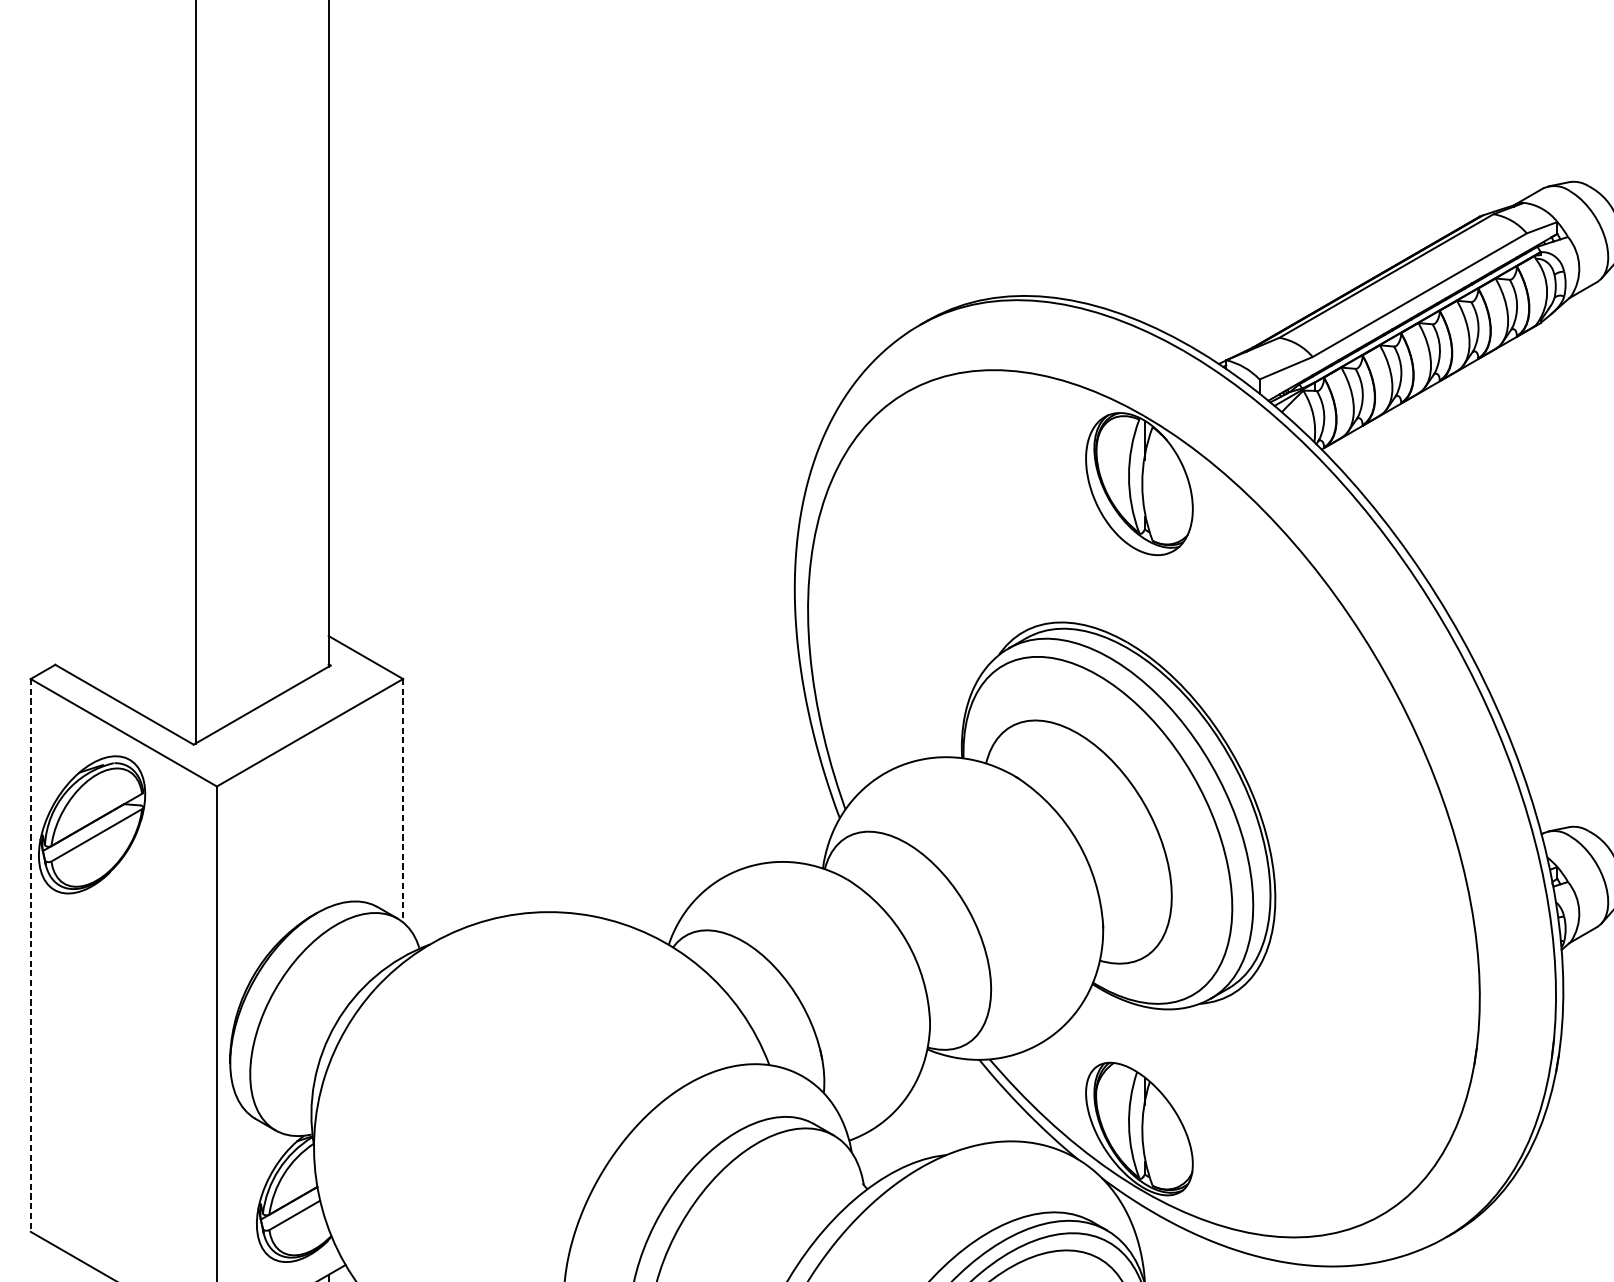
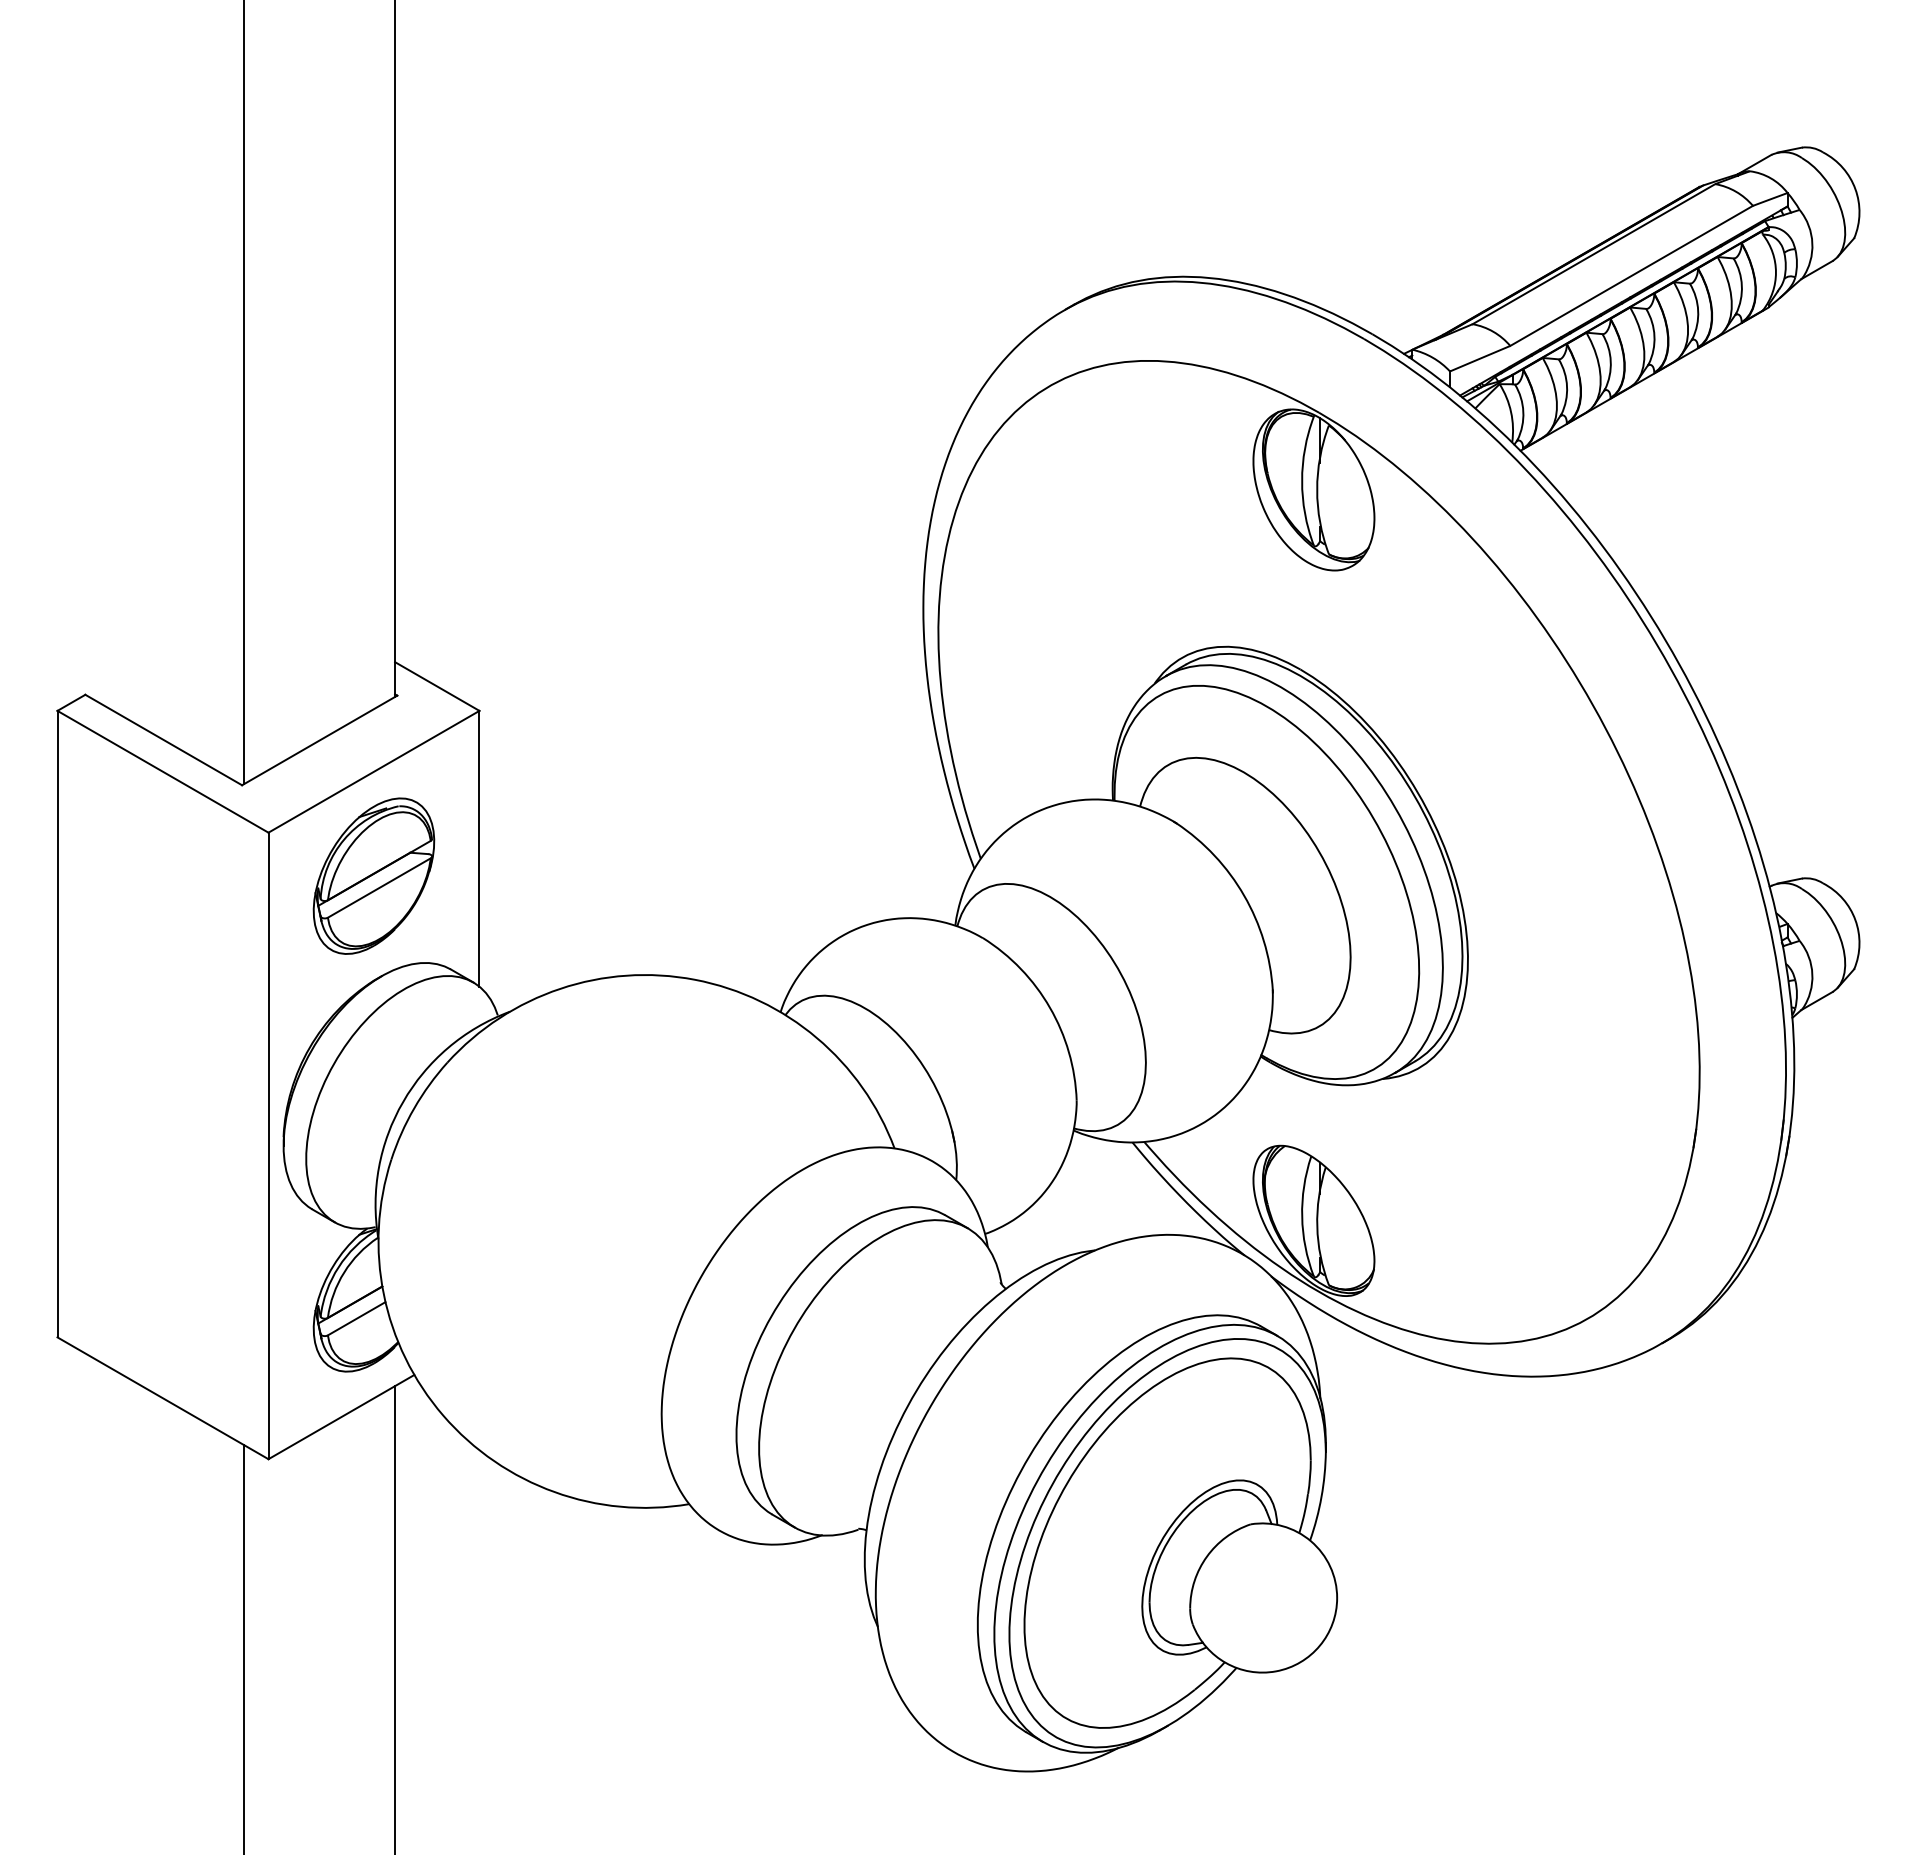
line: (403, 800) -> (479, 848), dashed -> solid
part: (91, 824) -> (373, 875), moved
line: (30, 955) -> (57, 1024), dashed -> solid

